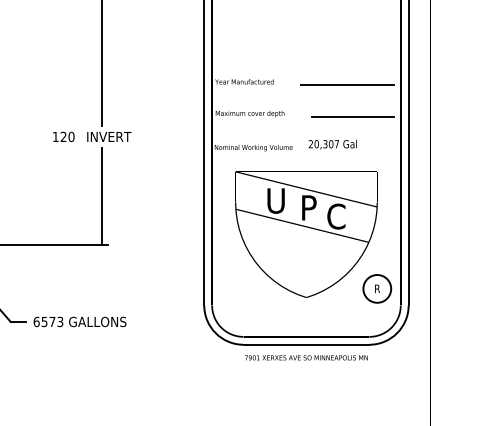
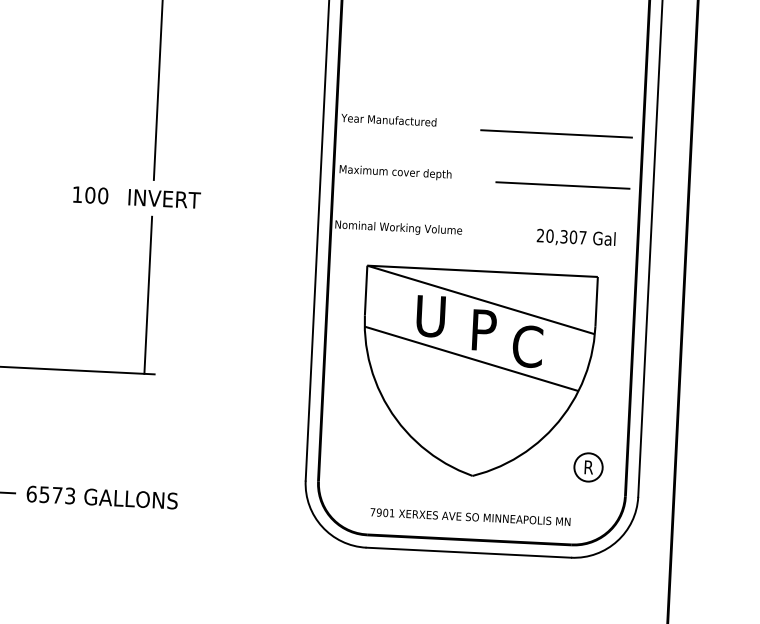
text: (63, 136) -> (90, 194), 120 -> 100
text: (332, 144) -> (575, 237), moved
circle: (376, 288) -> (587, 466), size x0.62
text: (306, 357) -> (470, 516), moved

